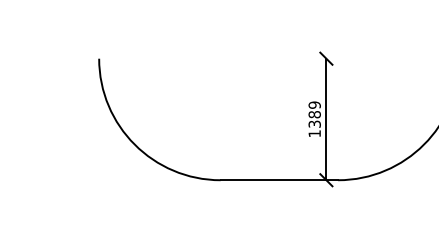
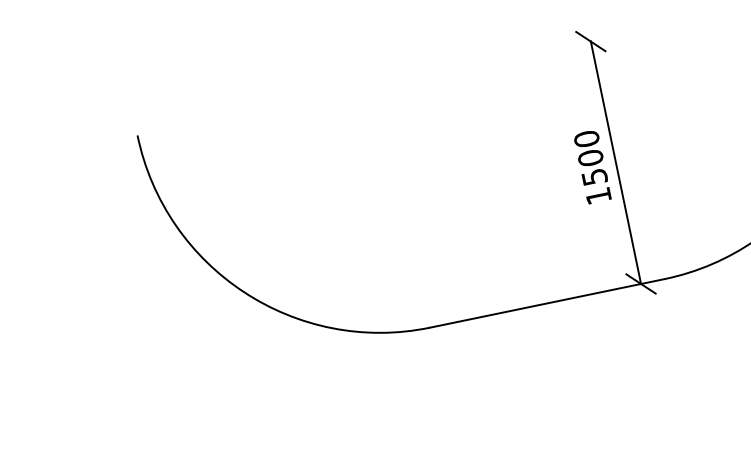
text: (314, 114) -> (590, 157), 1389 -> 1500

